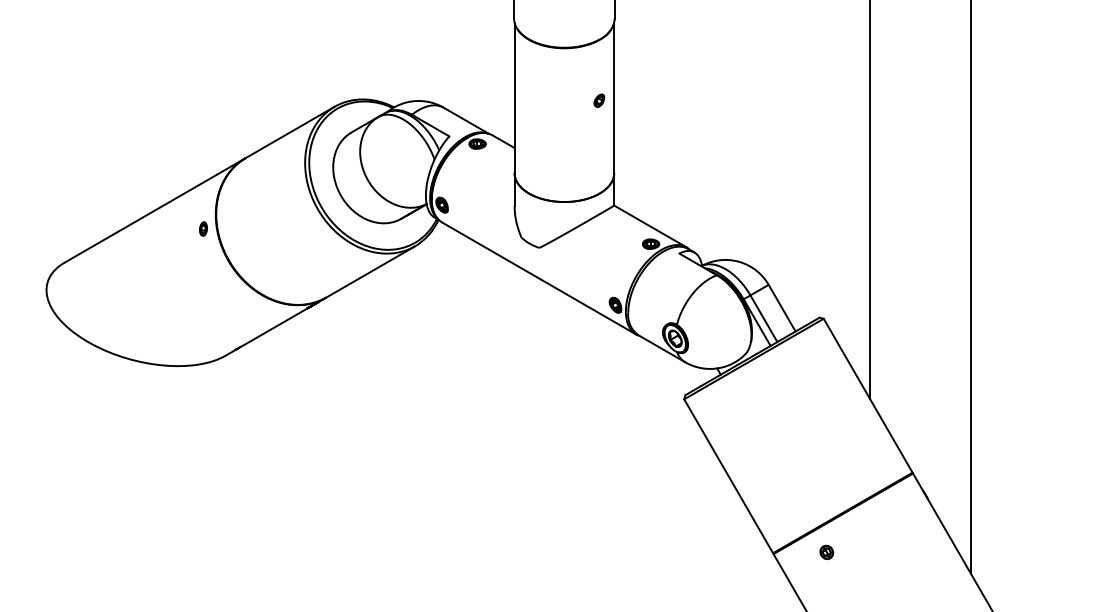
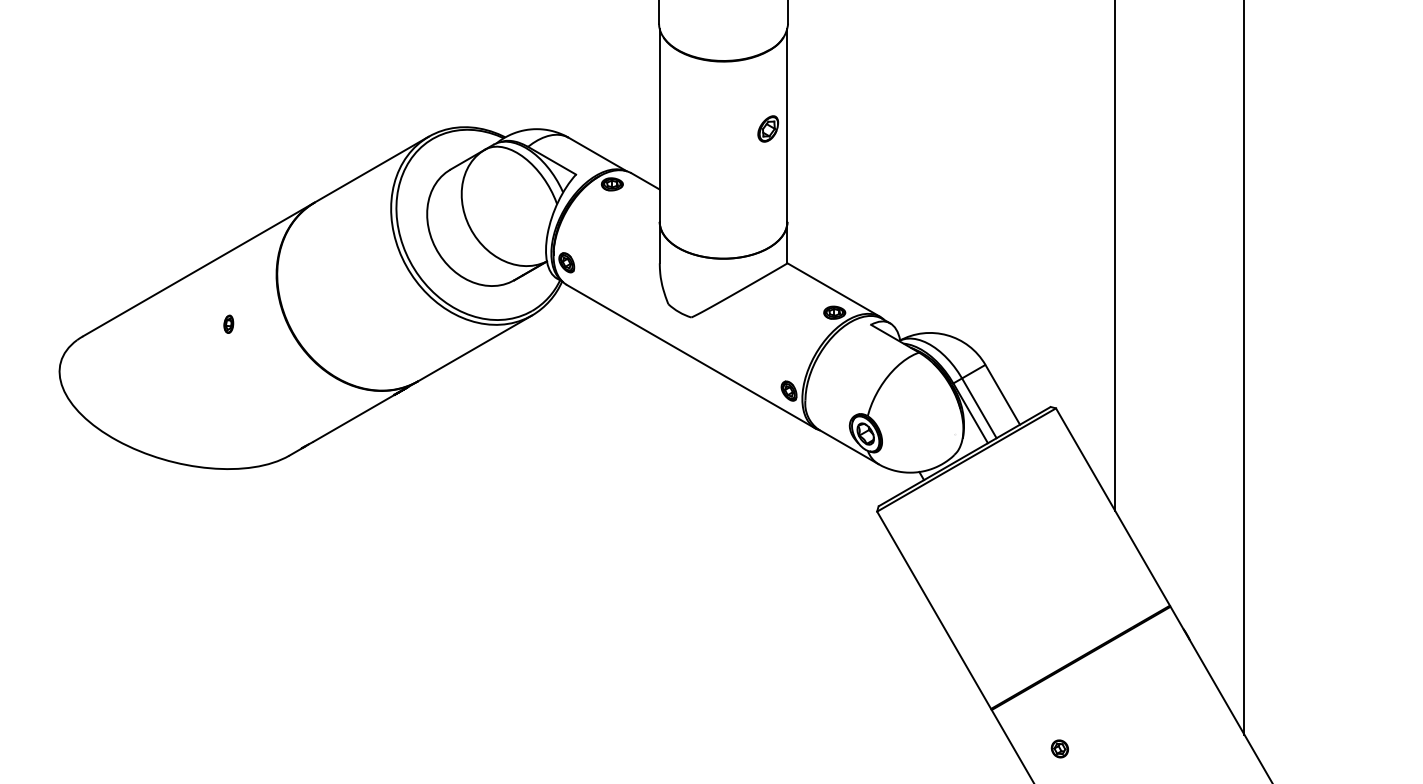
part: (599, 100) -> (768, 128), size x1.6
part: (203, 228) -> (228, 323), moved
part: (826, 552) -> (1059, 748), moved

